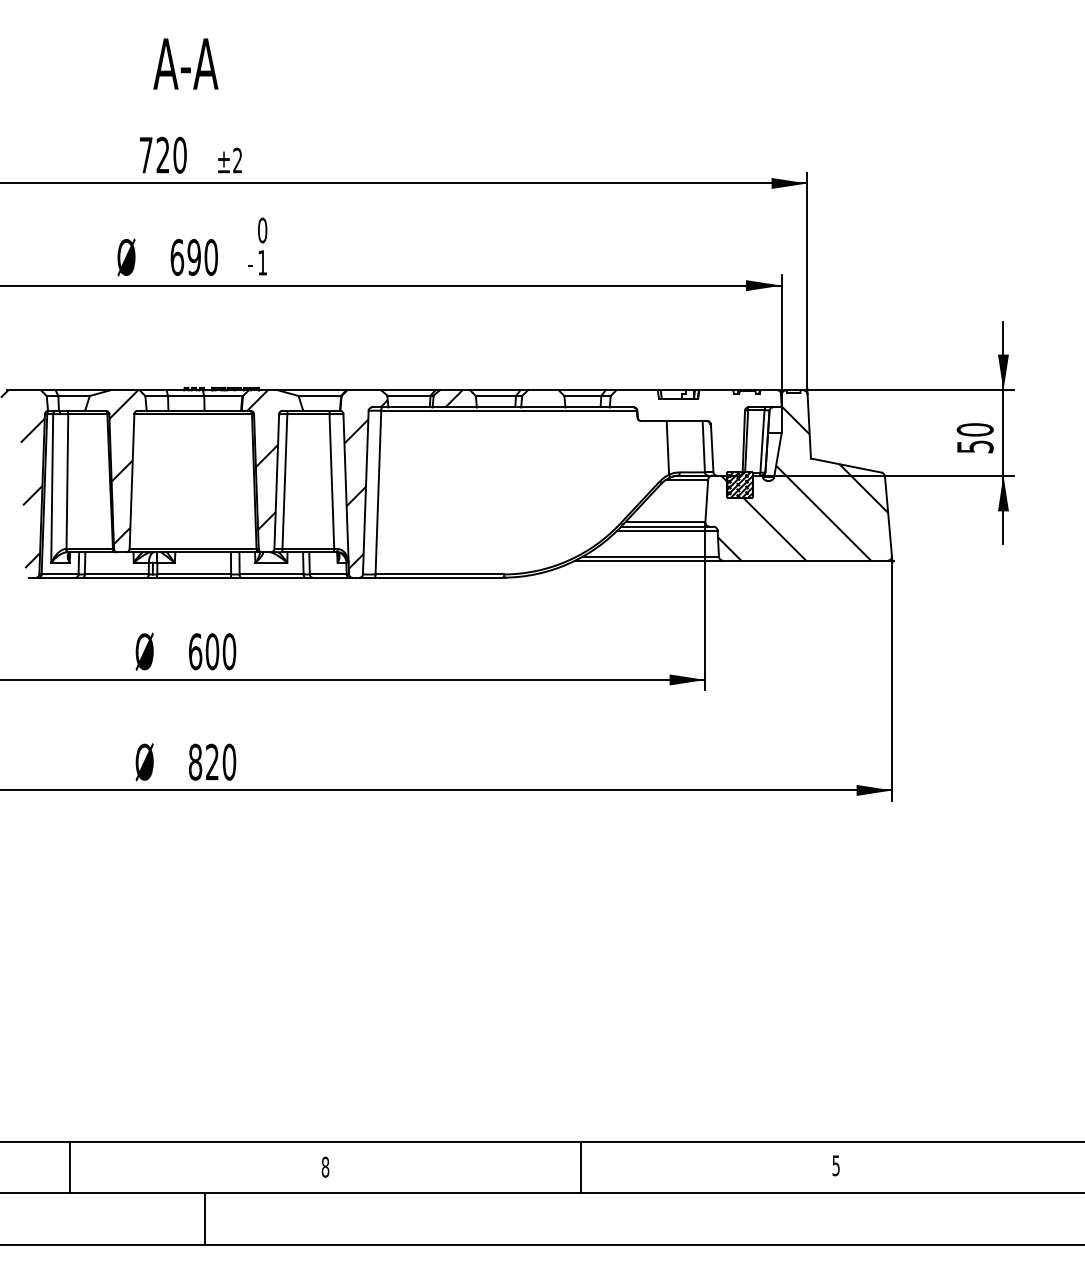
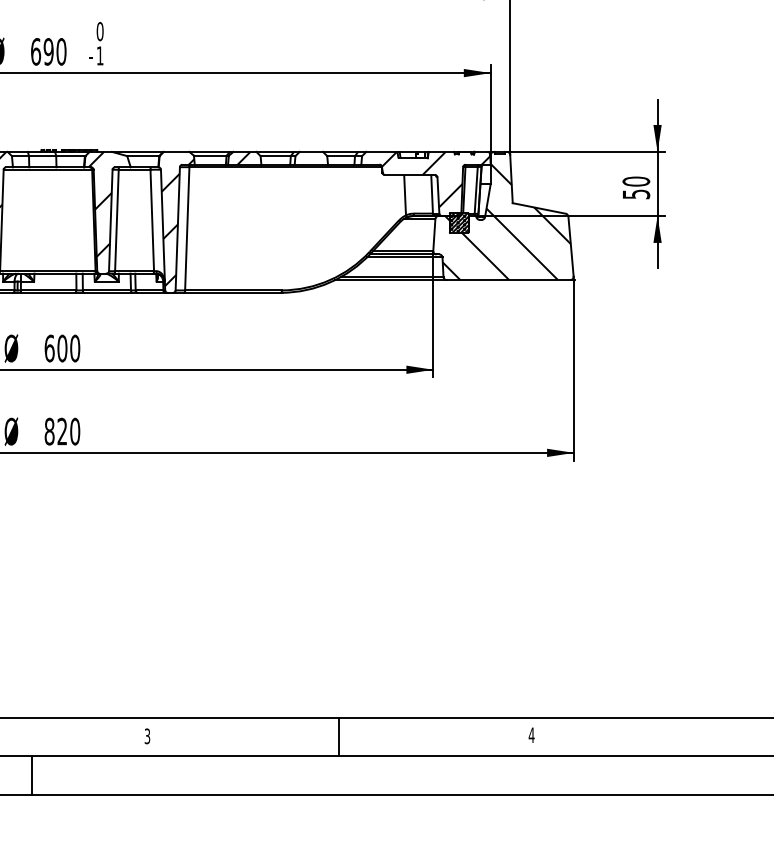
hatch: (709, 427) -> (436, 179), added
text: (836, 1165) -> (531, 735), 5 -> 4
text: (325, 1166) -> (147, 735), 8 -> 3
line: (204, 1218) -> (31, 774), moved

